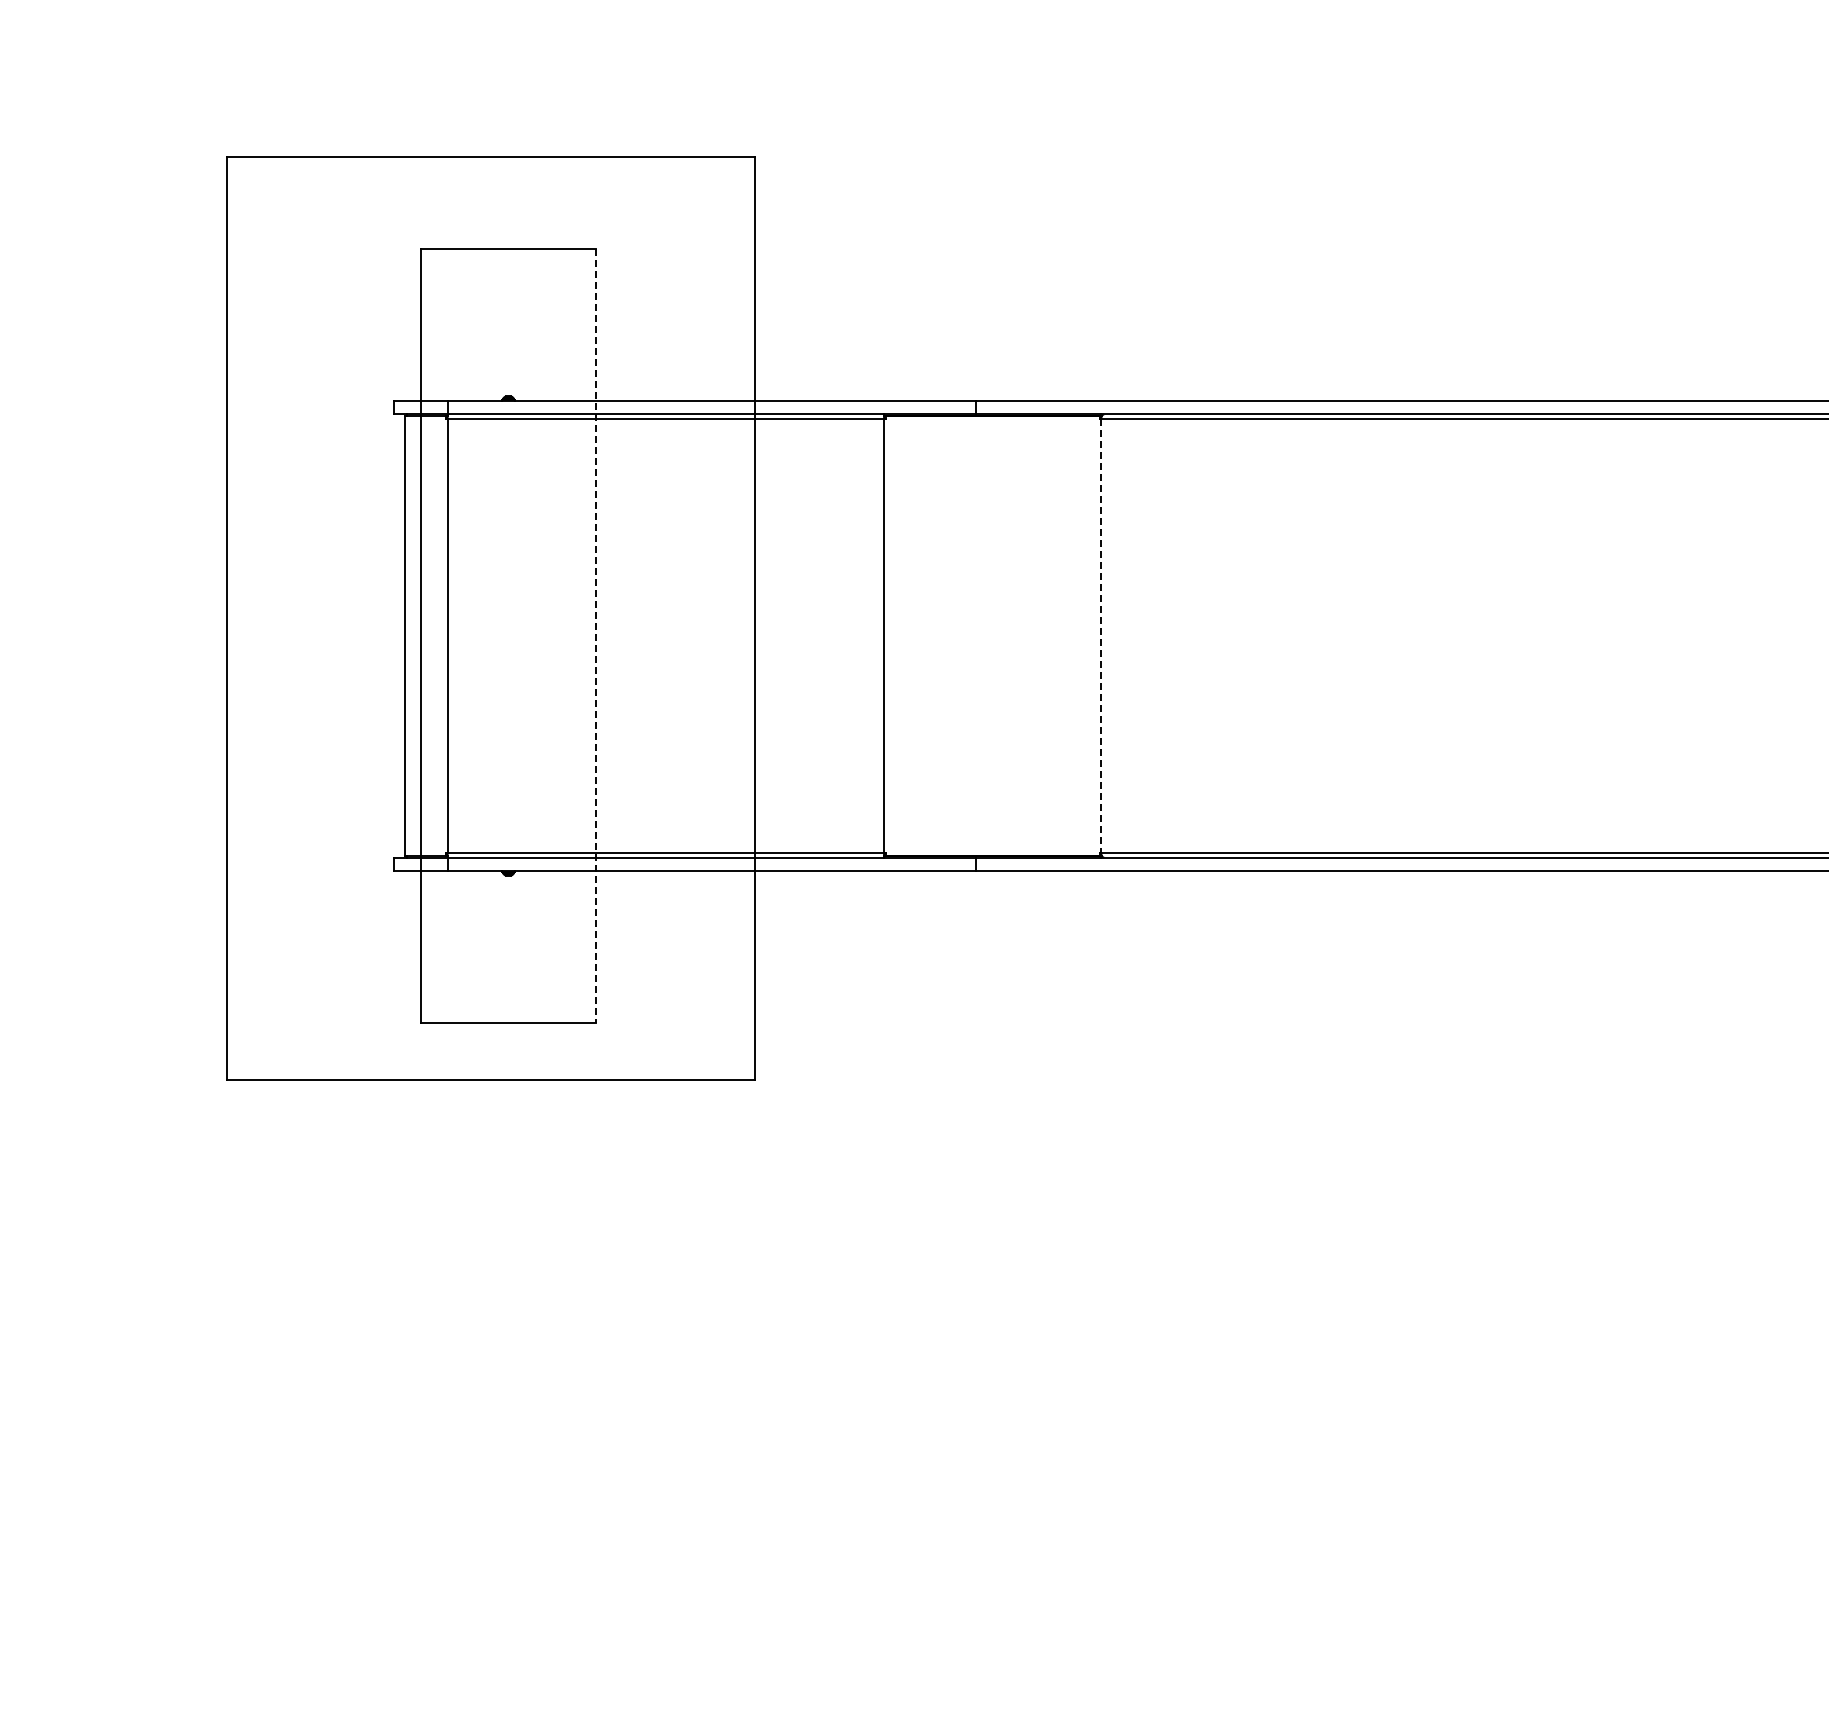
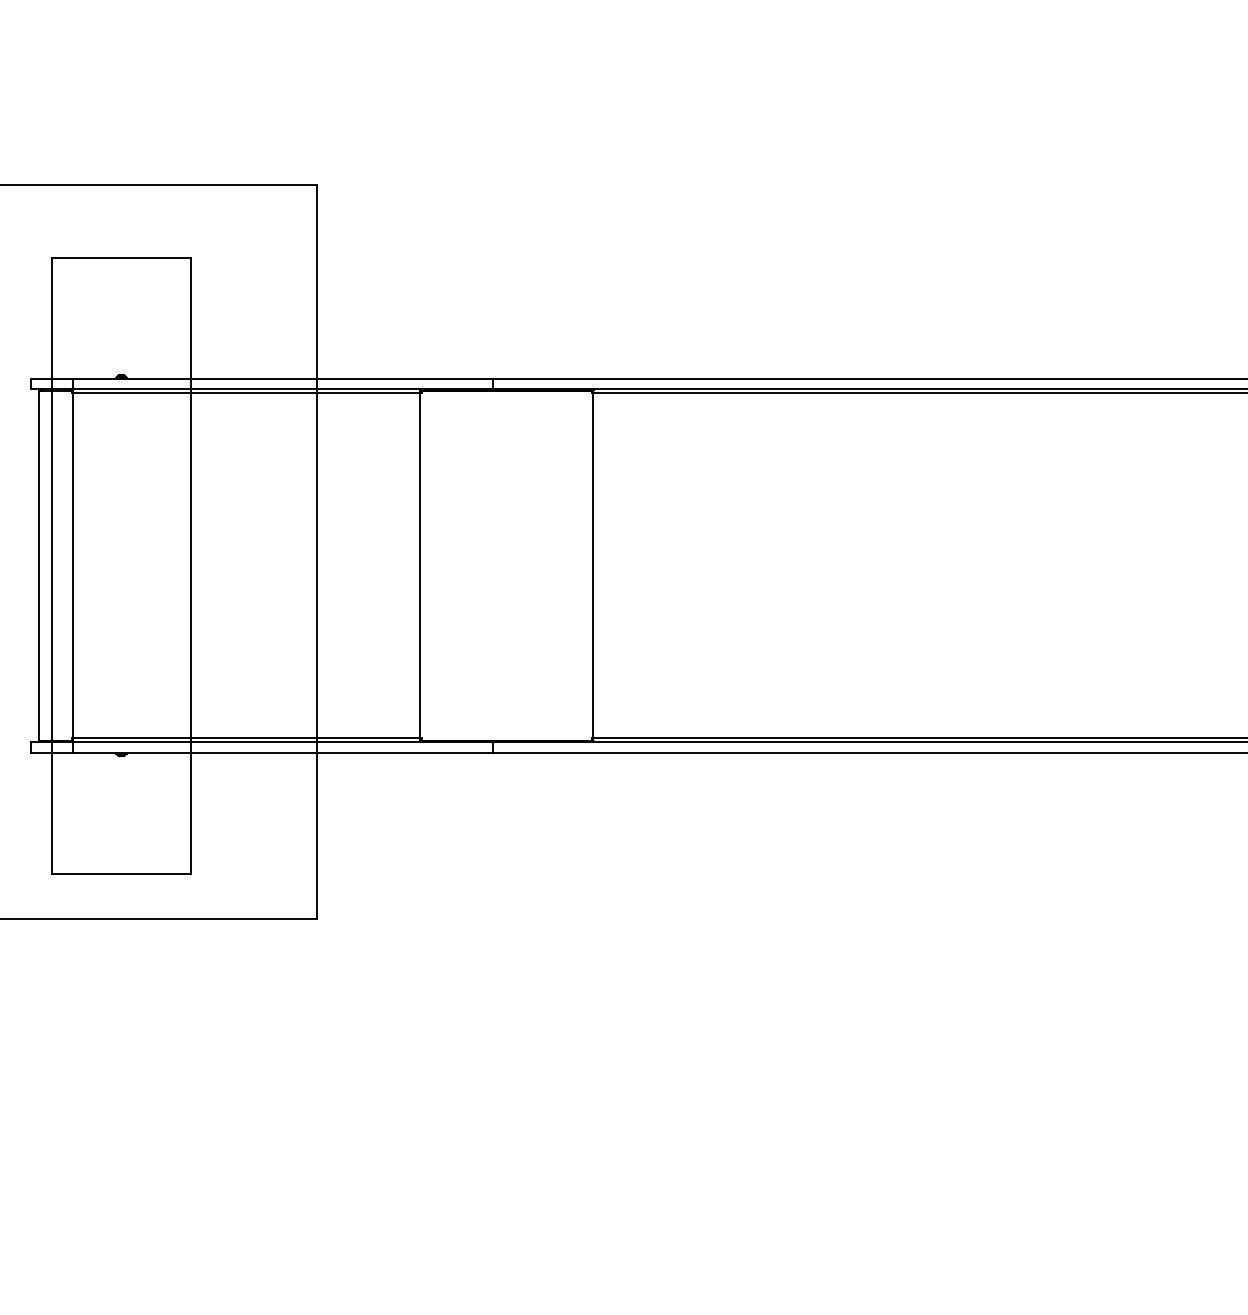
line: (596, 636) -> (191, 566), dashed -> solid
line: (1101, 636) -> (593, 566), dashed -> solid

